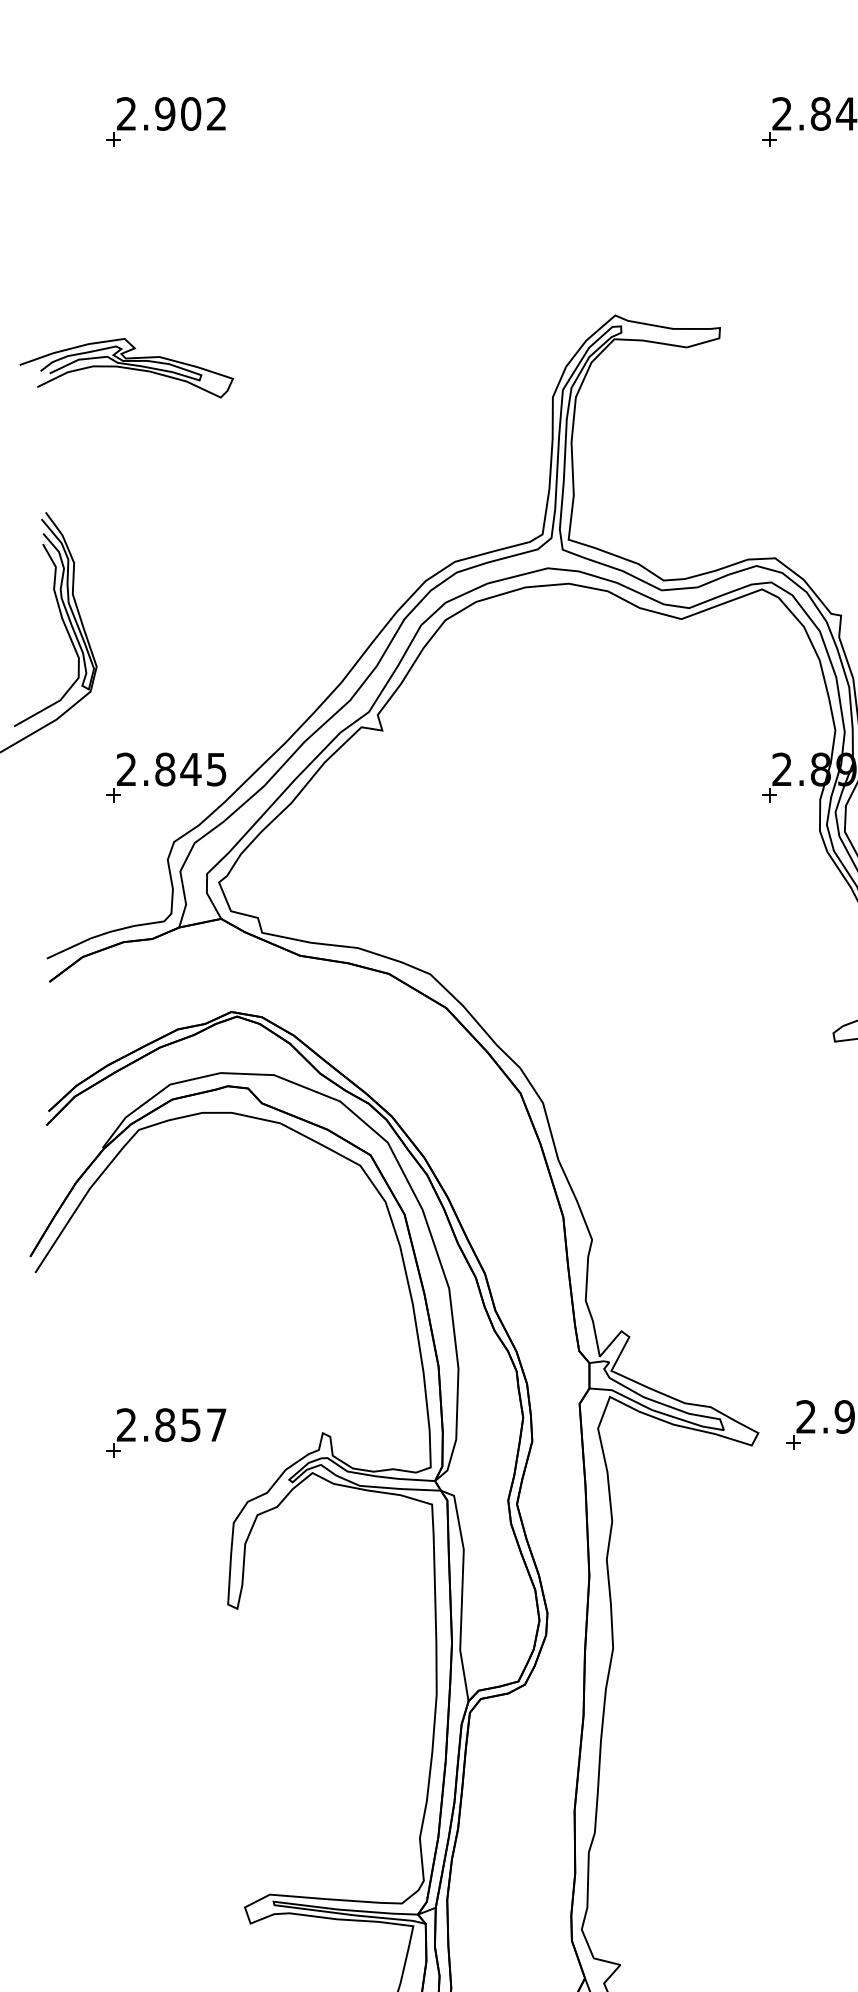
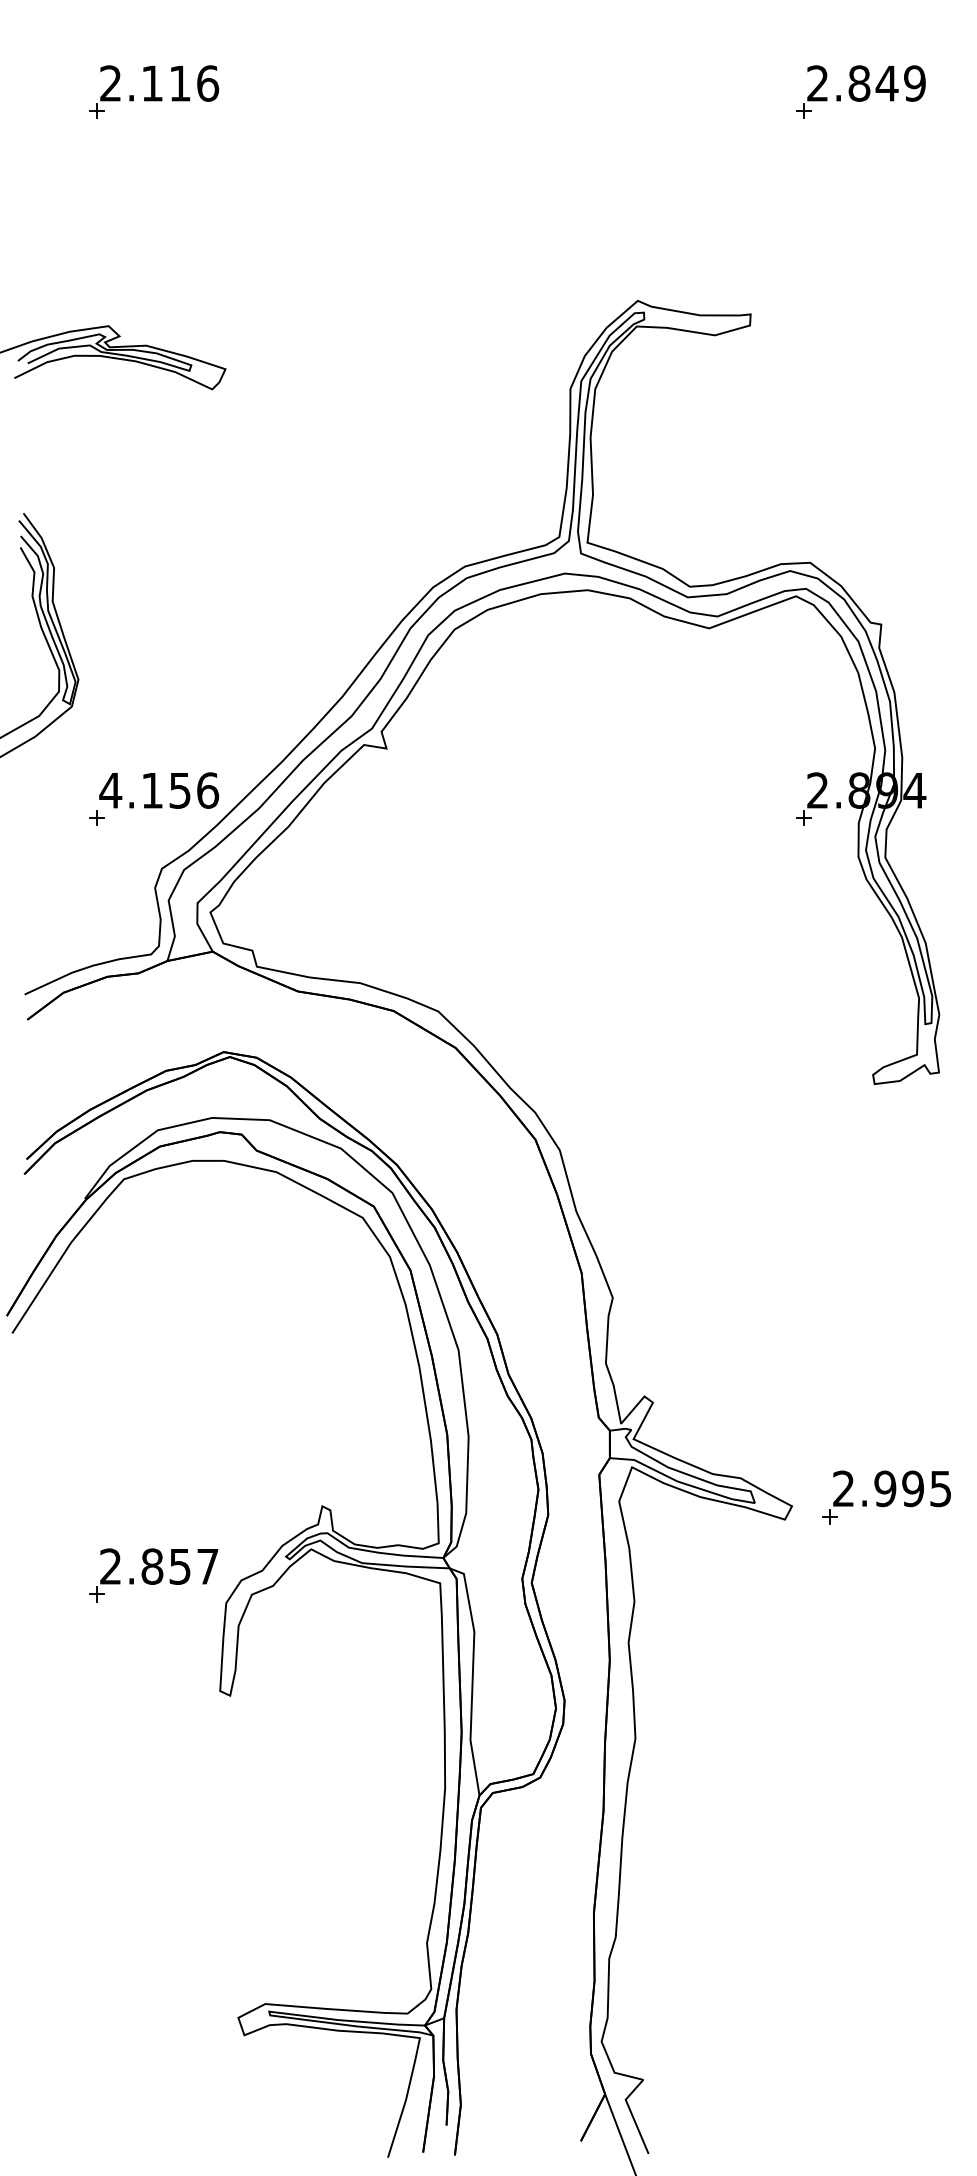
text: (191, 113) -> (180, 83), 2.902 -> 2.116
text: (171, 769) -> (159, 790), 2.845 -> 4.156
part: (166, 1433) -> (153, 1575), moved

